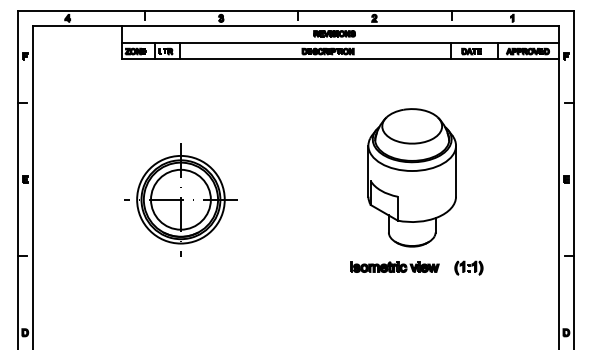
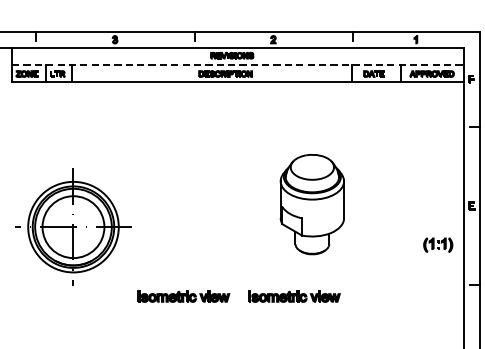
line: (340, 42) -> (238, 64), solid -> dashed
part: (411, 177) -> (311, 204), size x0.7
part: (287, 266) -> (183, 296), added
part: (468, 267) -> (437, 244), moved

